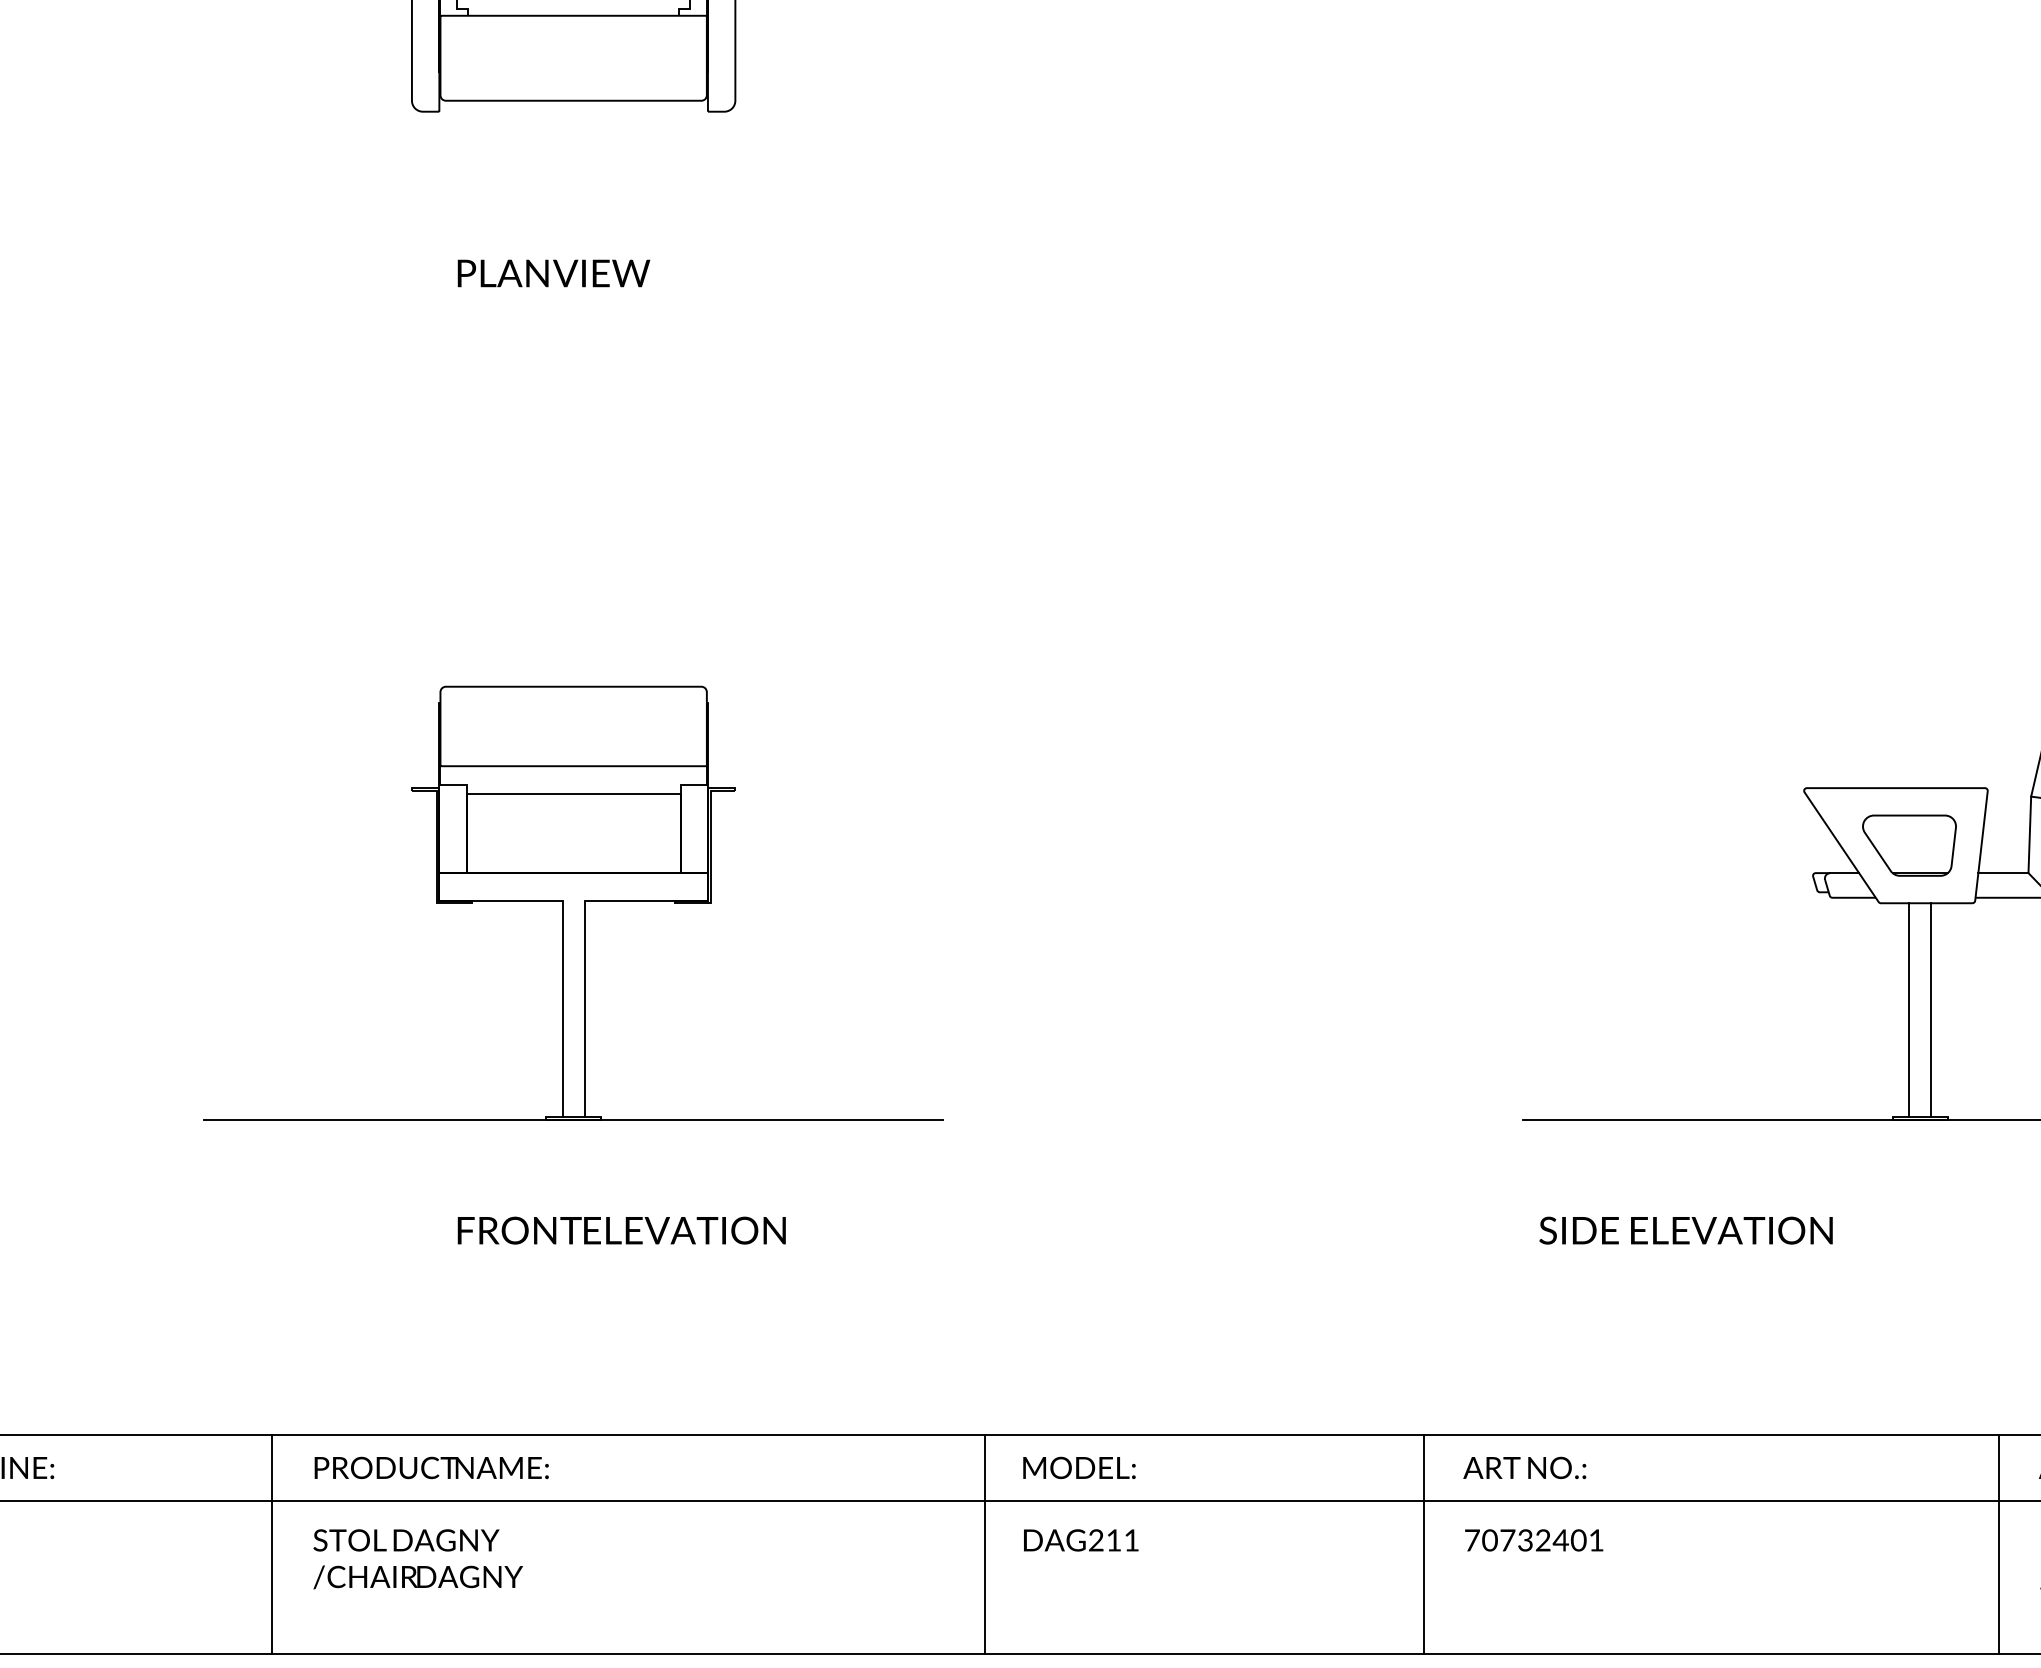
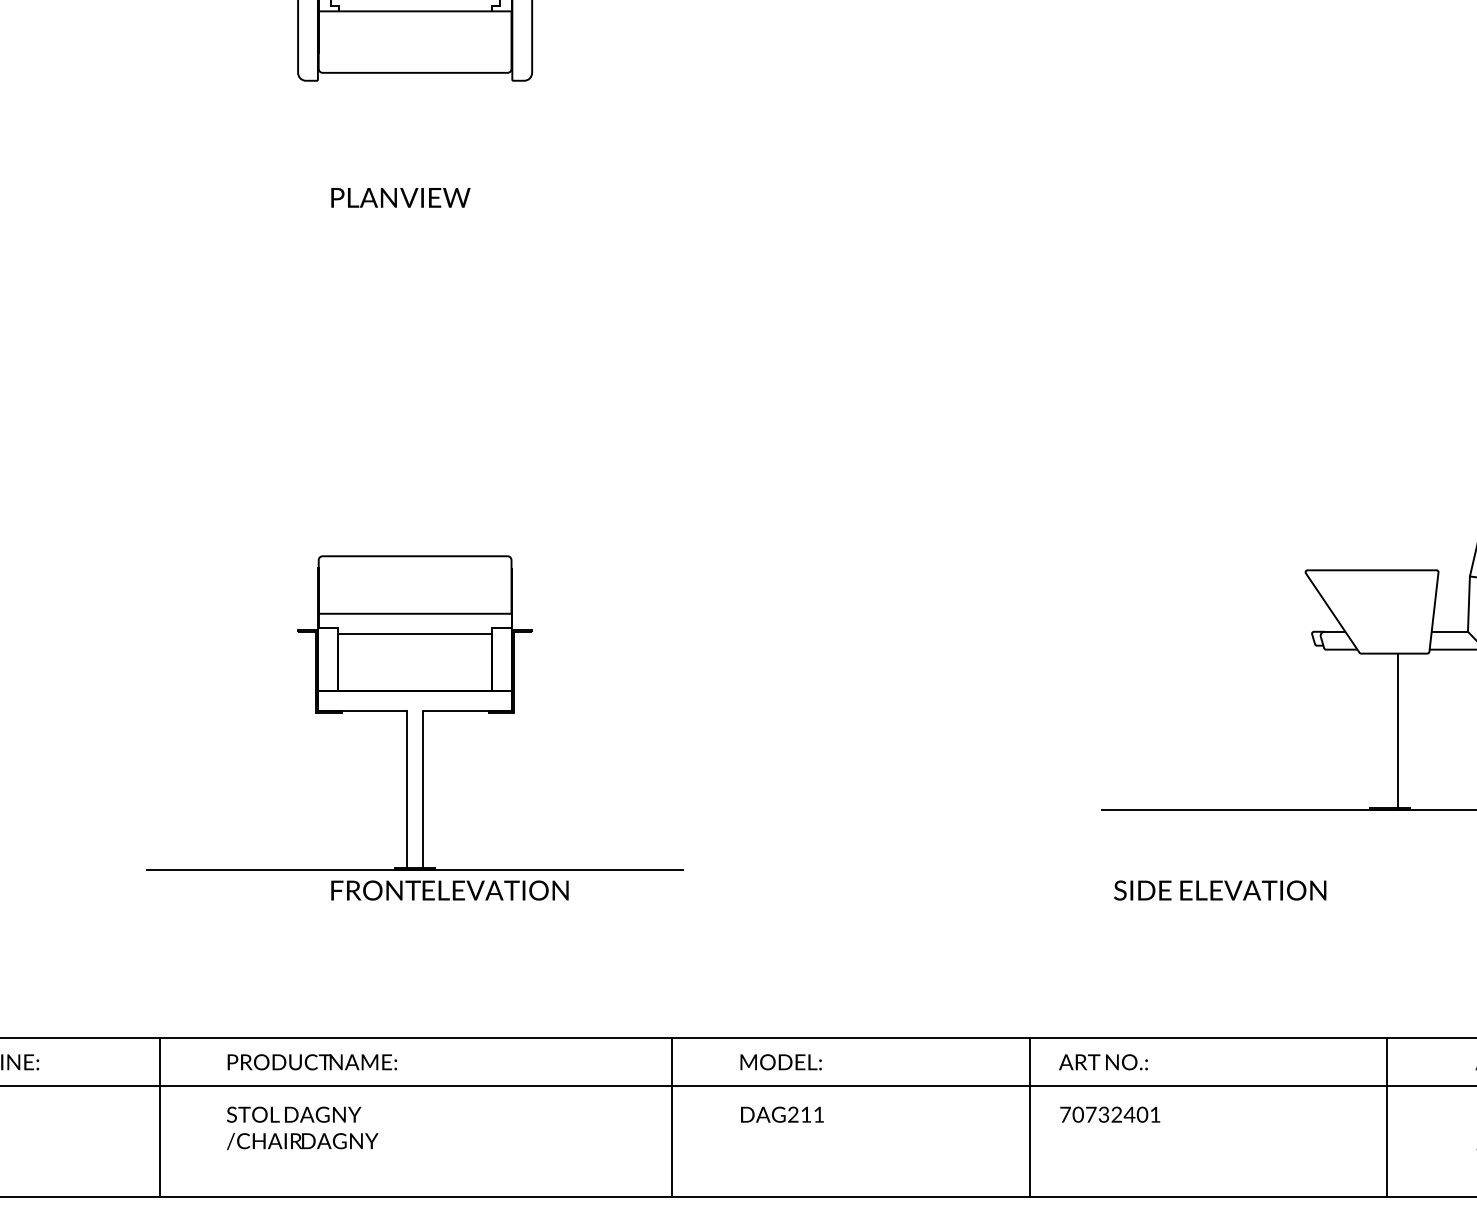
part: (1909, 845) -> (1381, 611), removed
part: (573, 902) -> (415, 712), moved
line: (1909, 1010) -> (1381, 731), removed
line: (272, 1544) -> (159, 1117), moved
line: (984, 1544) -> (671, 1117), moved
line: (1999, 1544) -> (1386, 1117), moved

